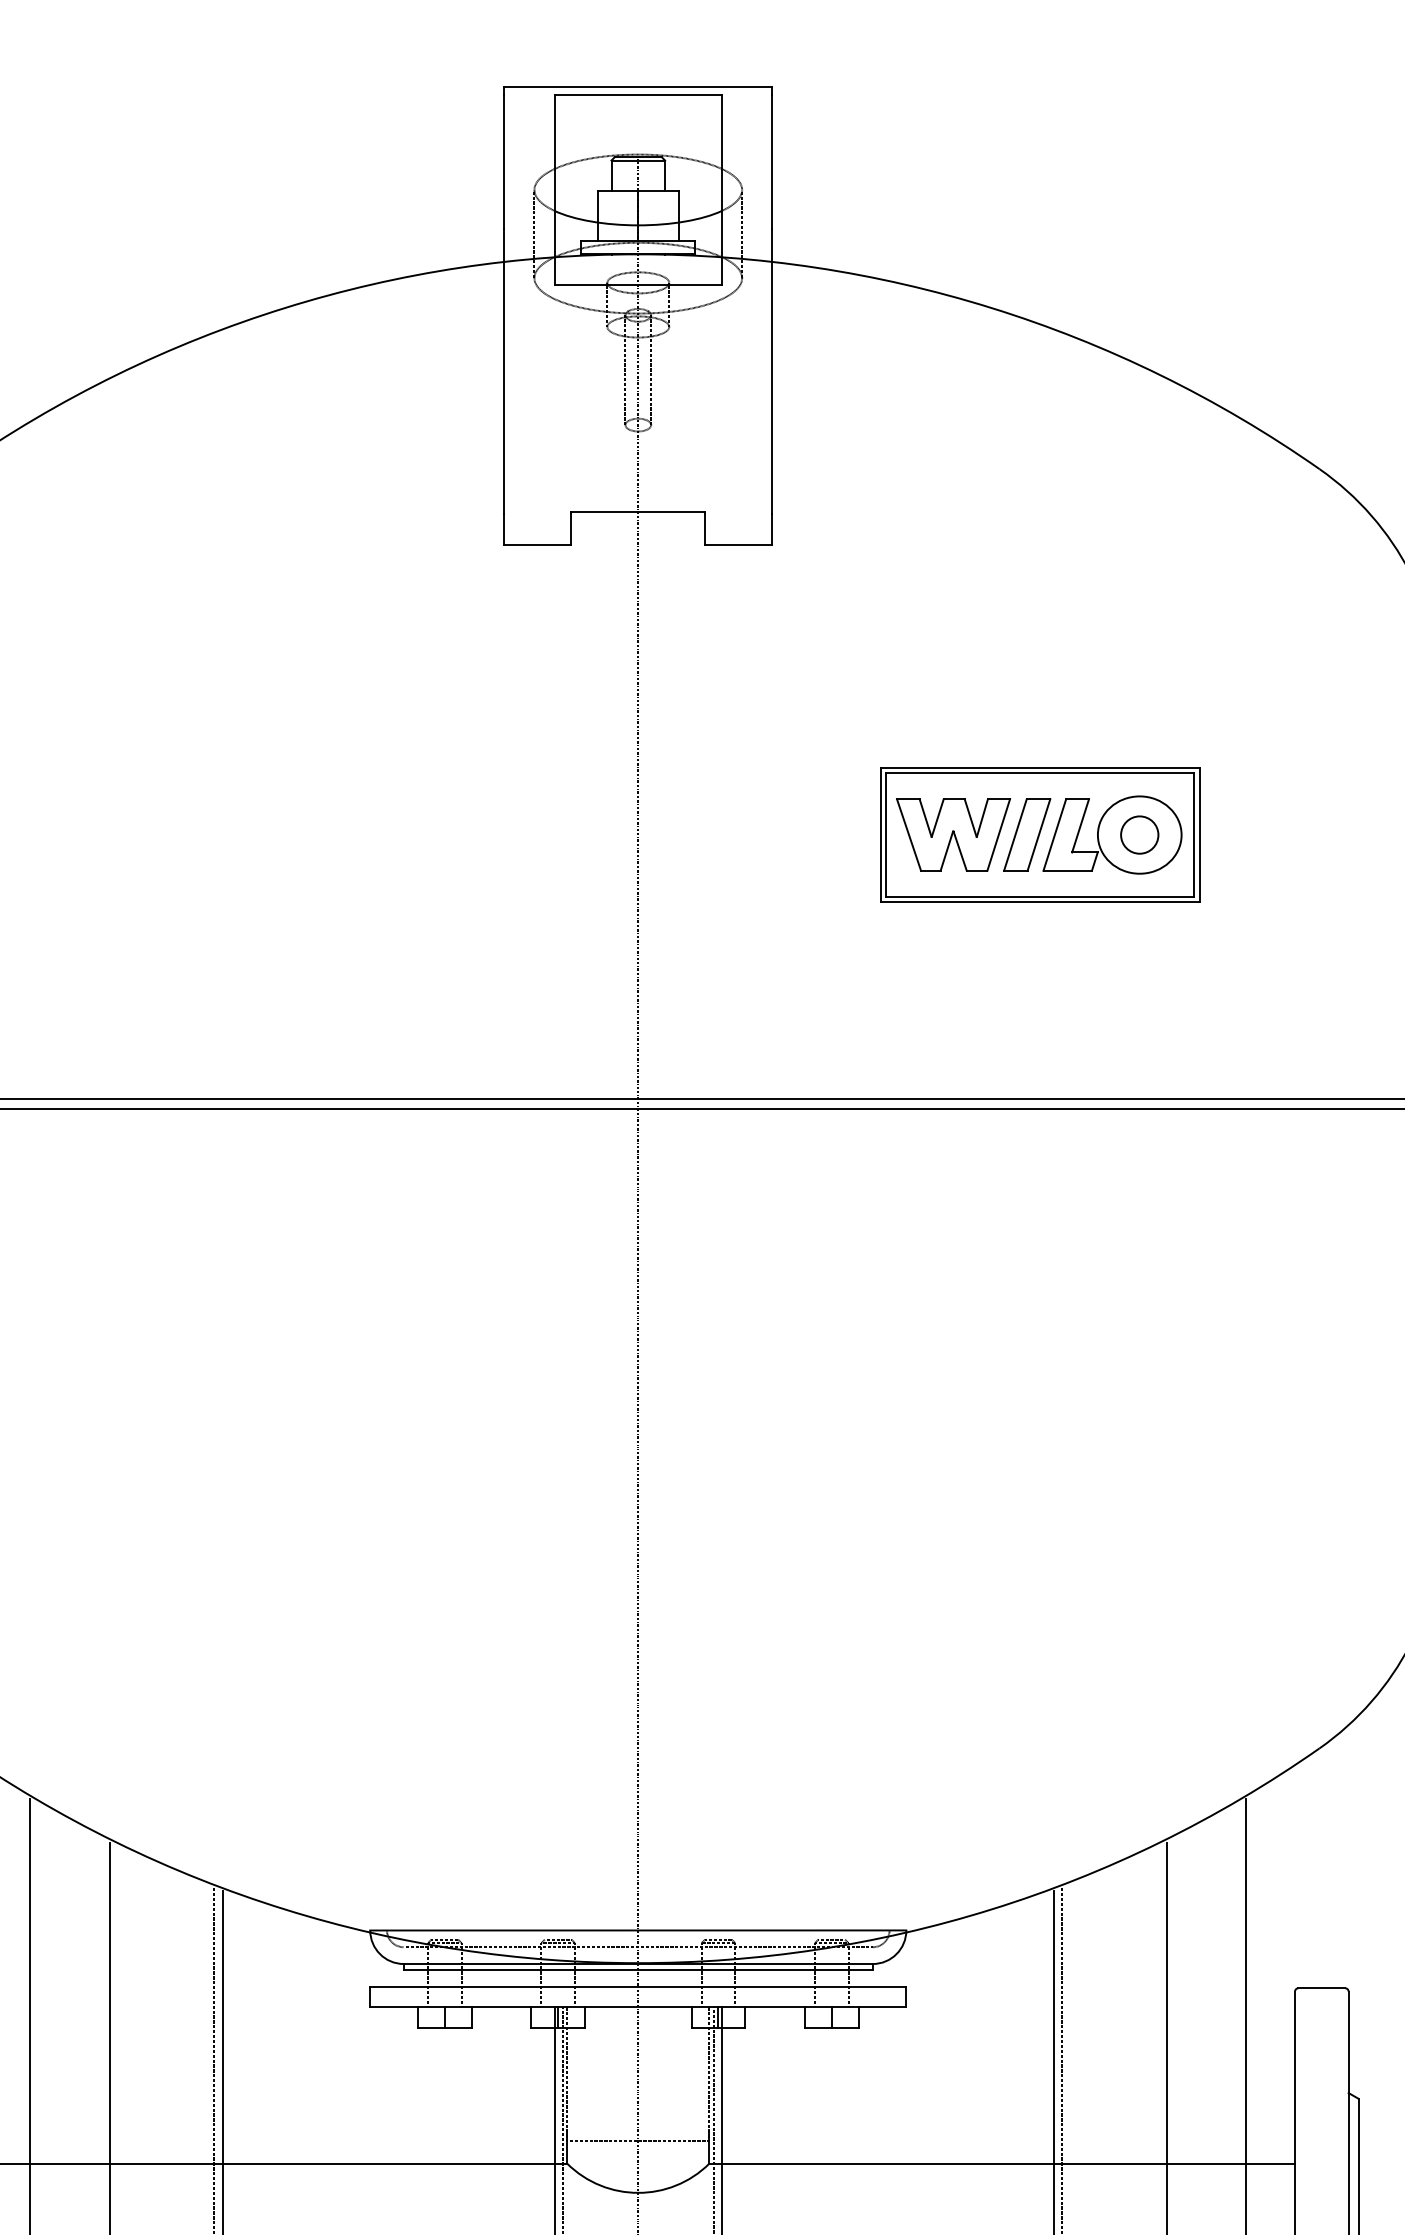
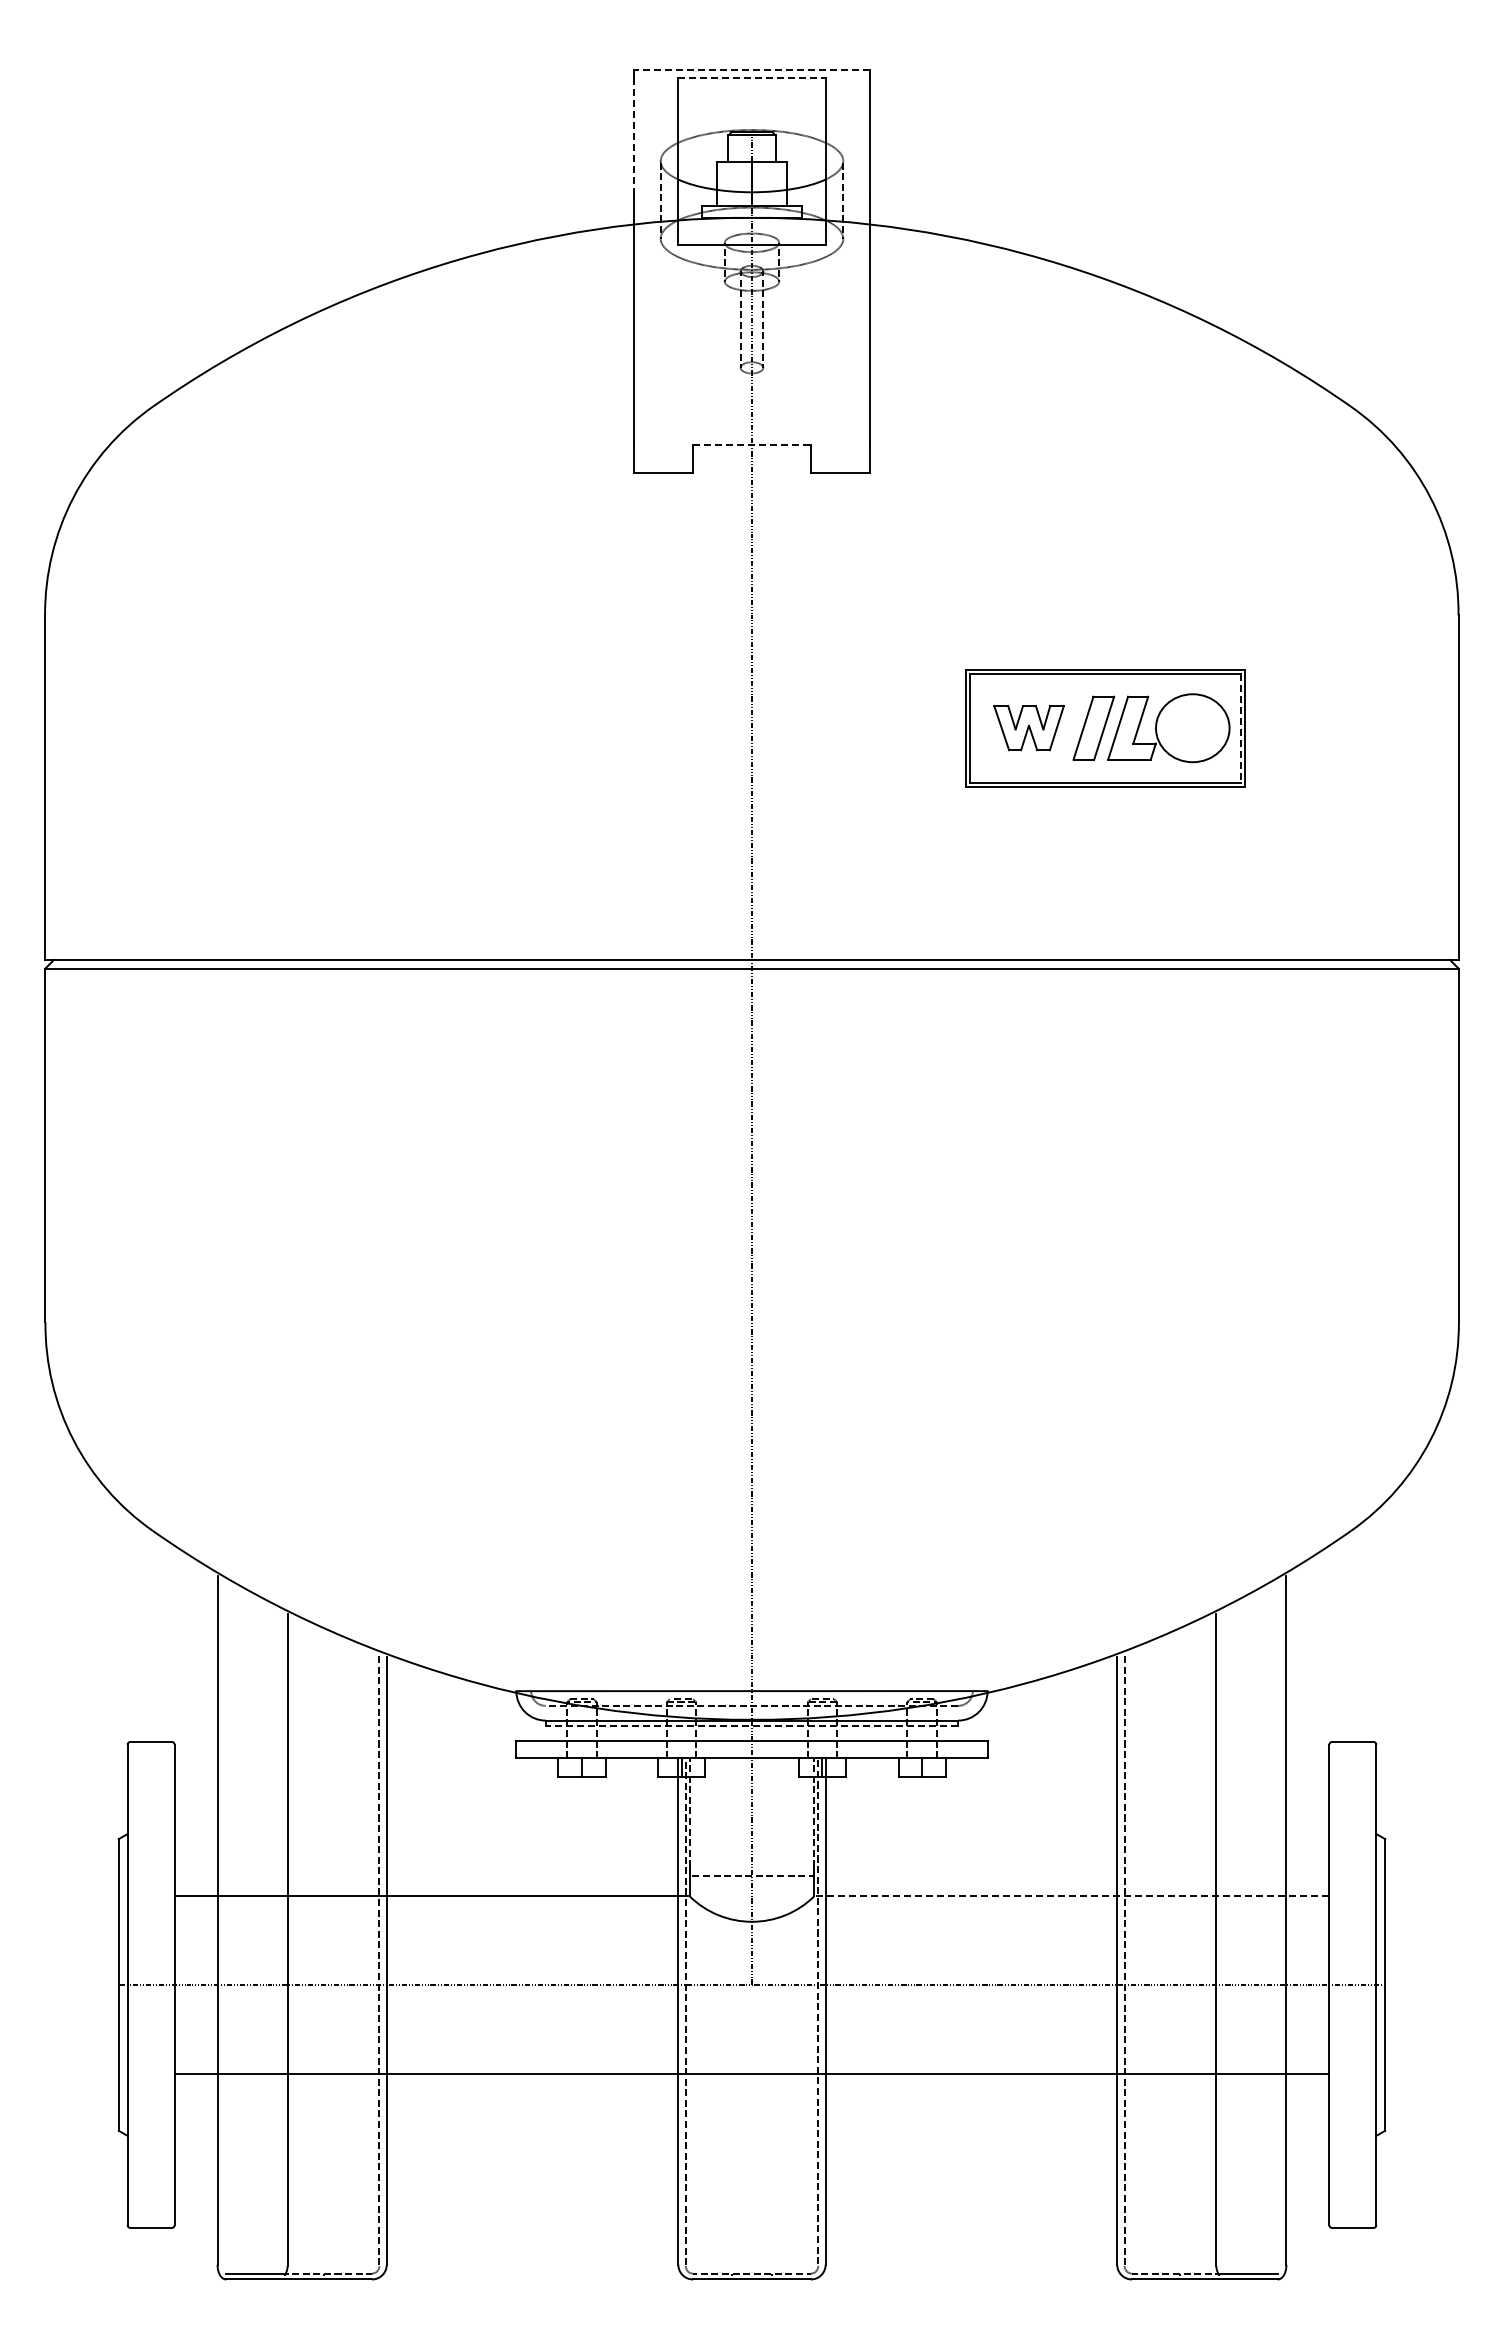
line: (638, 86) -> (752, 70), solid -> dashed
line: (638, 94) -> (752, 77), solid -> dashed
line: (504, 161) -> (634, 136), solid -> dashed
line: (638, 512) -> (752, 444), solid -> dashed
part: (952, 834) -> (1028, 727), size x0.7
part: (1139, 835) -> (1192, 728), removed
line: (1194, 835) -> (1240, 728), solid -> dashed
line: (637, 1969) -> (751, 1725), solid -> dashed
line: (1001, 2164) -> (1071, 1896), solid -> dashed

